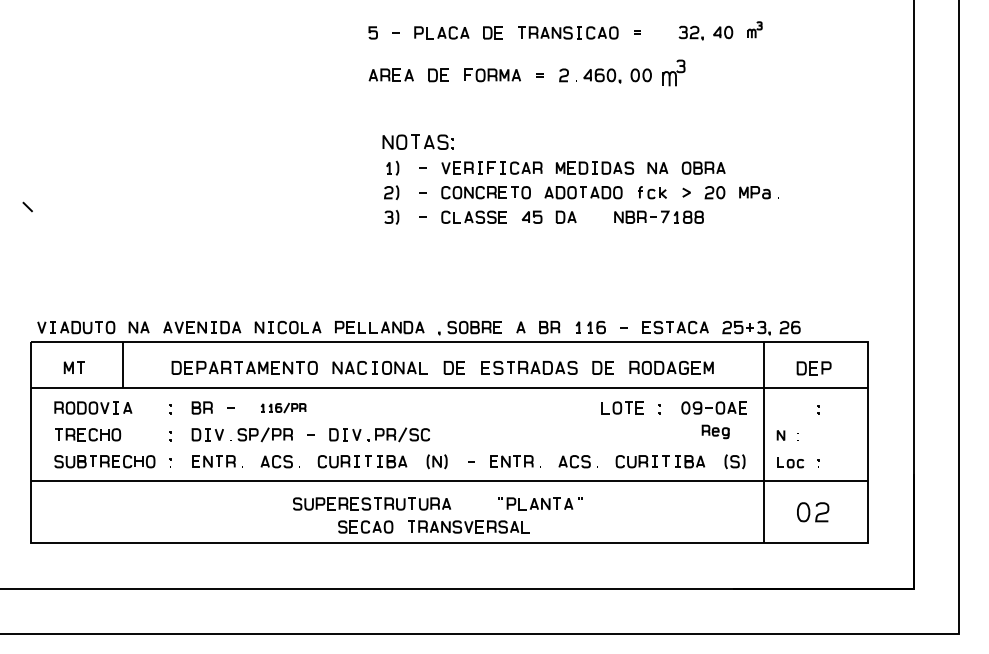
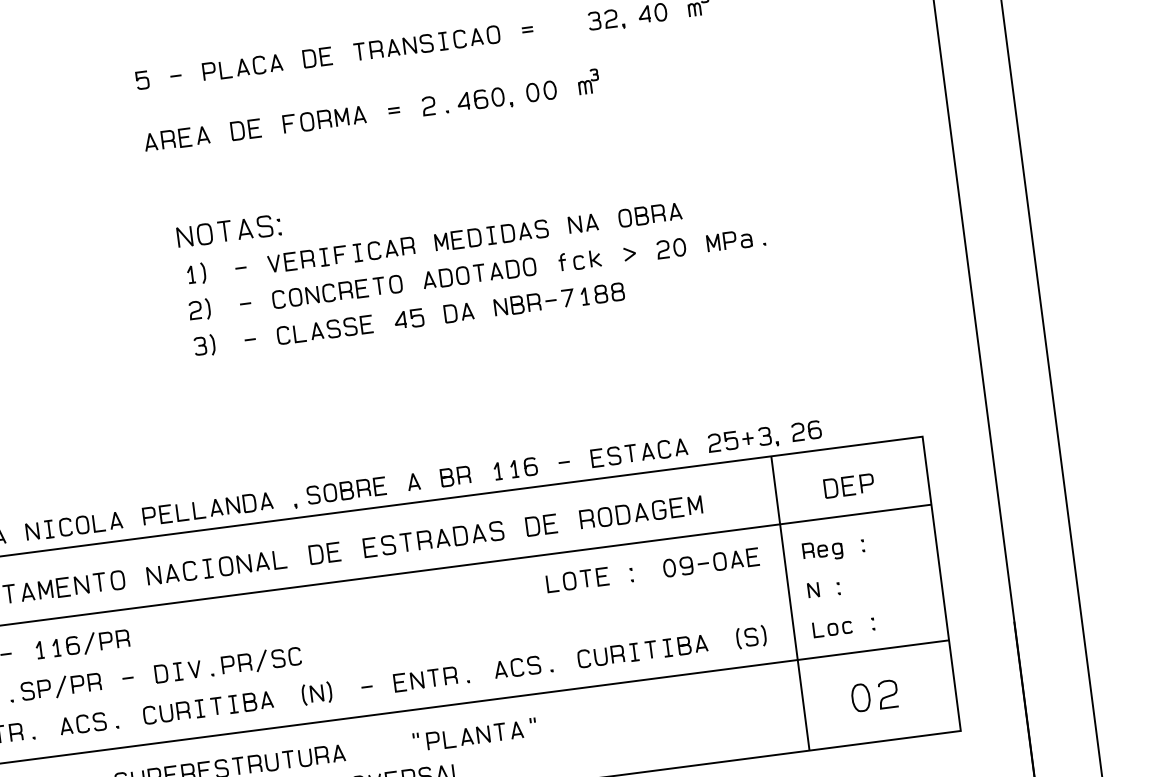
part: (673, 72) -> (587, 81), size x0.62
part: (658, 216) -> (558, 298), moved
part: (283, 407) -> (82, 643), size x1.43
part: (715, 431) -> (822, 550), moved

